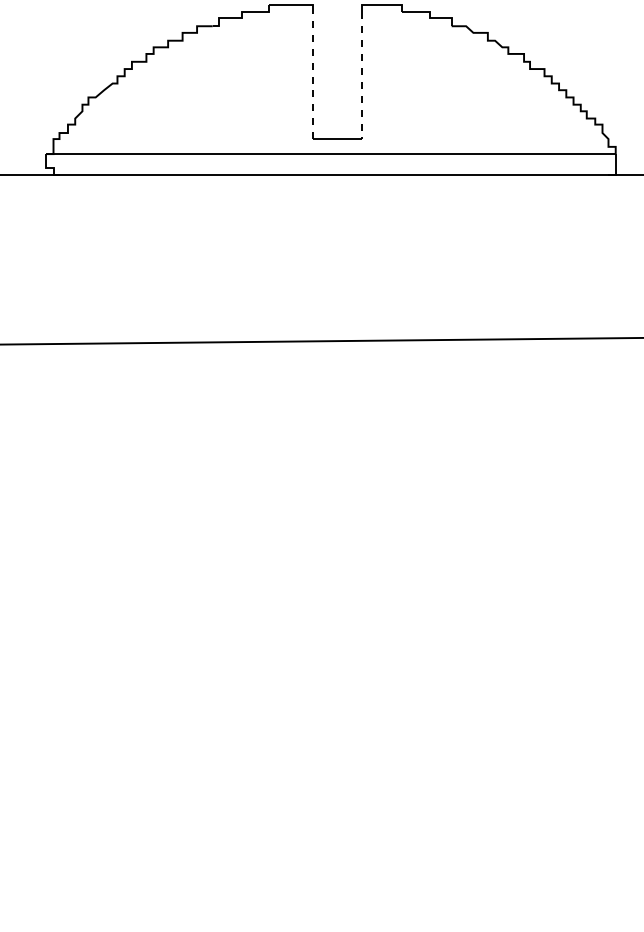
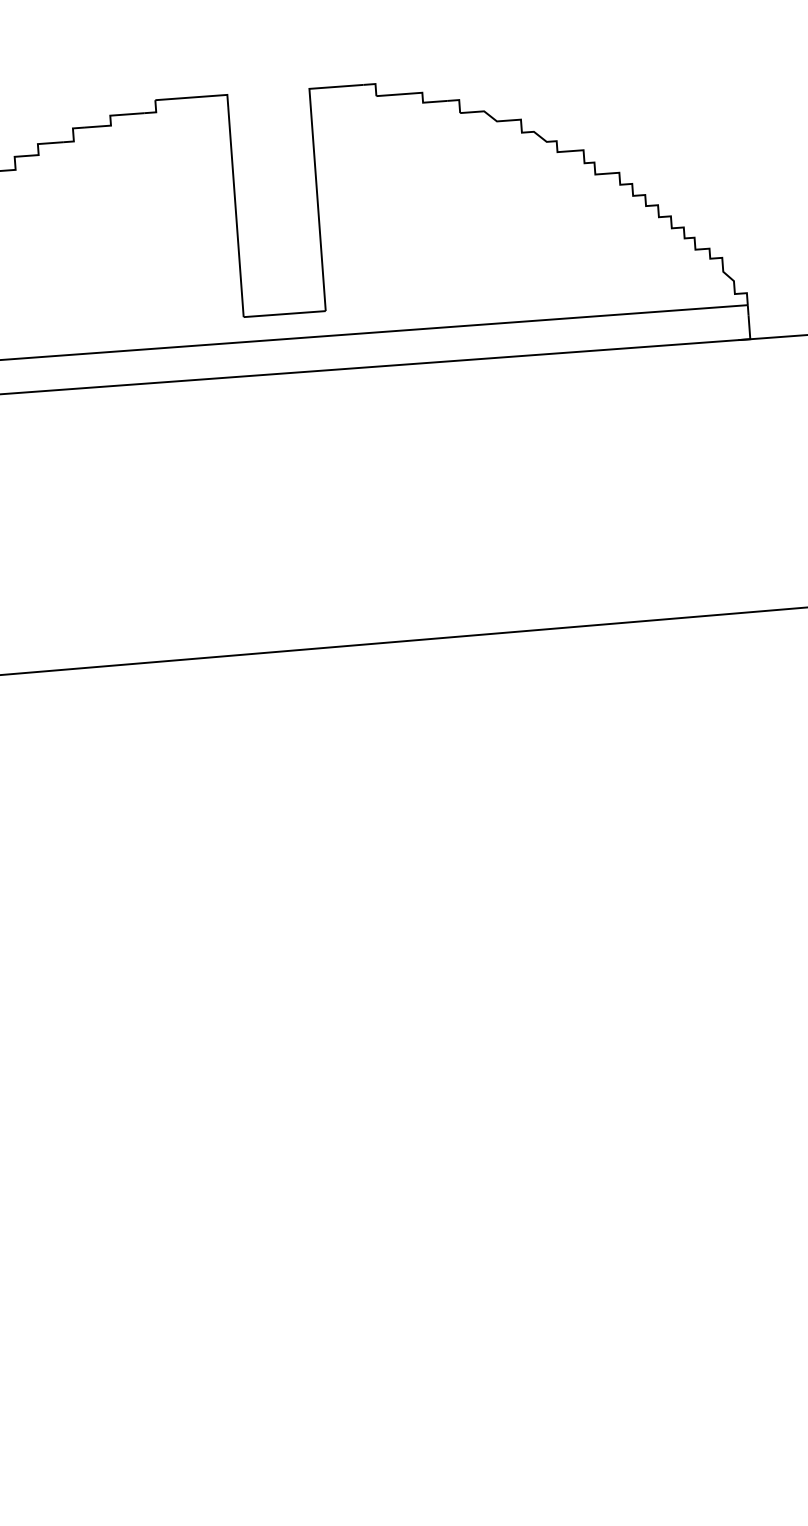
line: (312, 75) -> (235, 211), dashed -> solid
line: (362, 76) -> (318, 207), dashed -> solid

